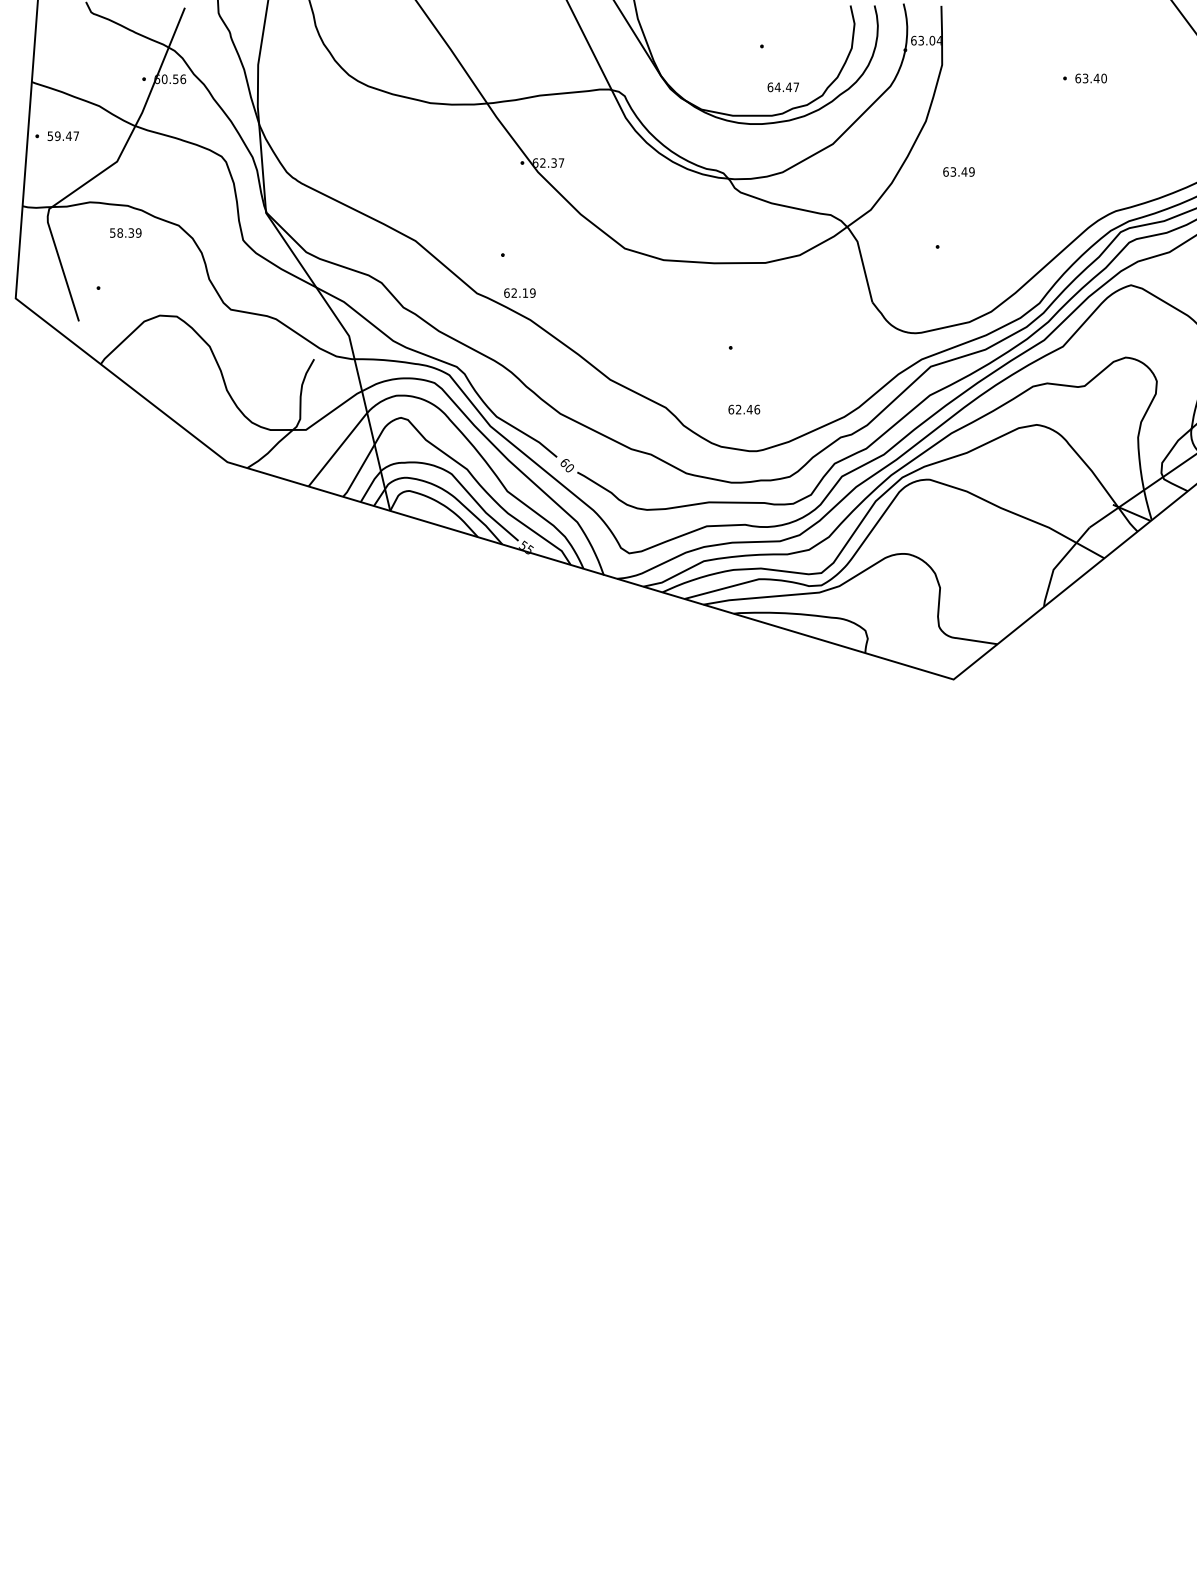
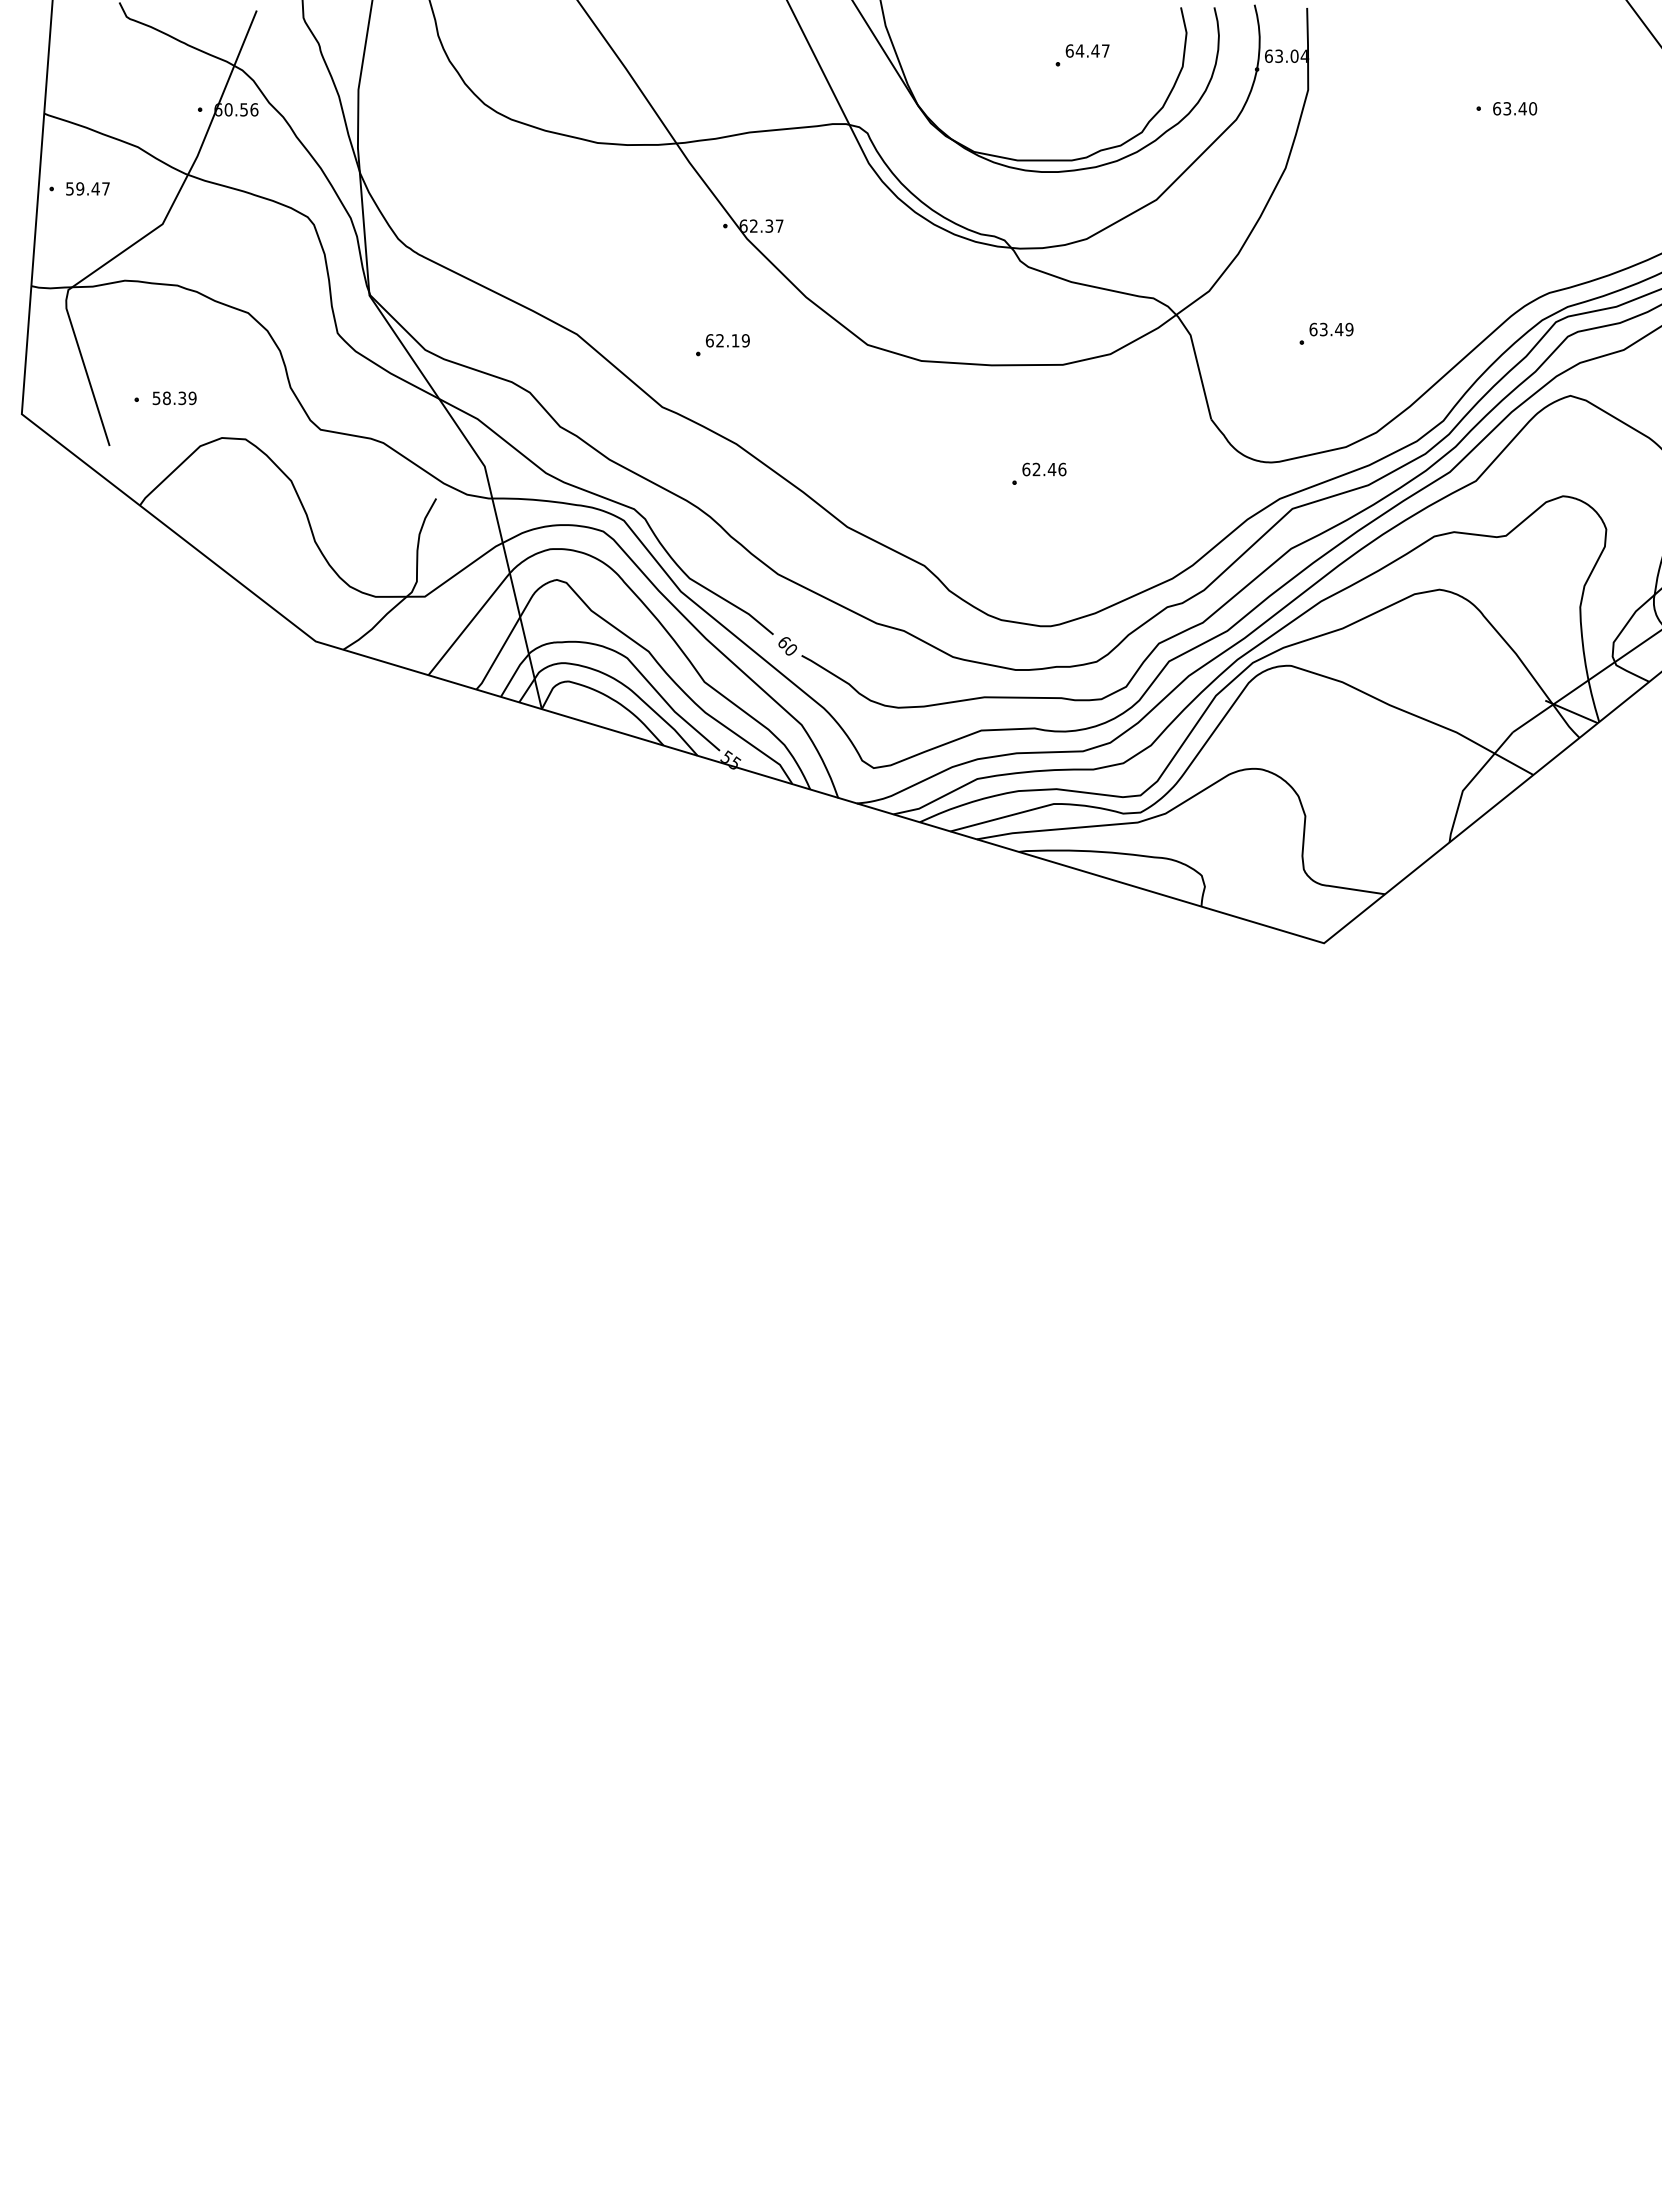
text: (783, 86) -> (1087, 50), moved
text: (958, 171) -> (1331, 329), moved
text: (125, 233) -> (174, 398), moved
text: (519, 292) -> (727, 340), moved
text: (744, 409) -> (1044, 469), moved

